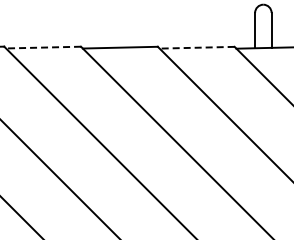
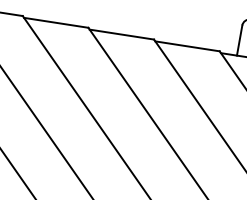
line: (43, 47) -> (56, 22), dashed -> solid
line: (197, 47) -> (187, 46), dashed -> solid

